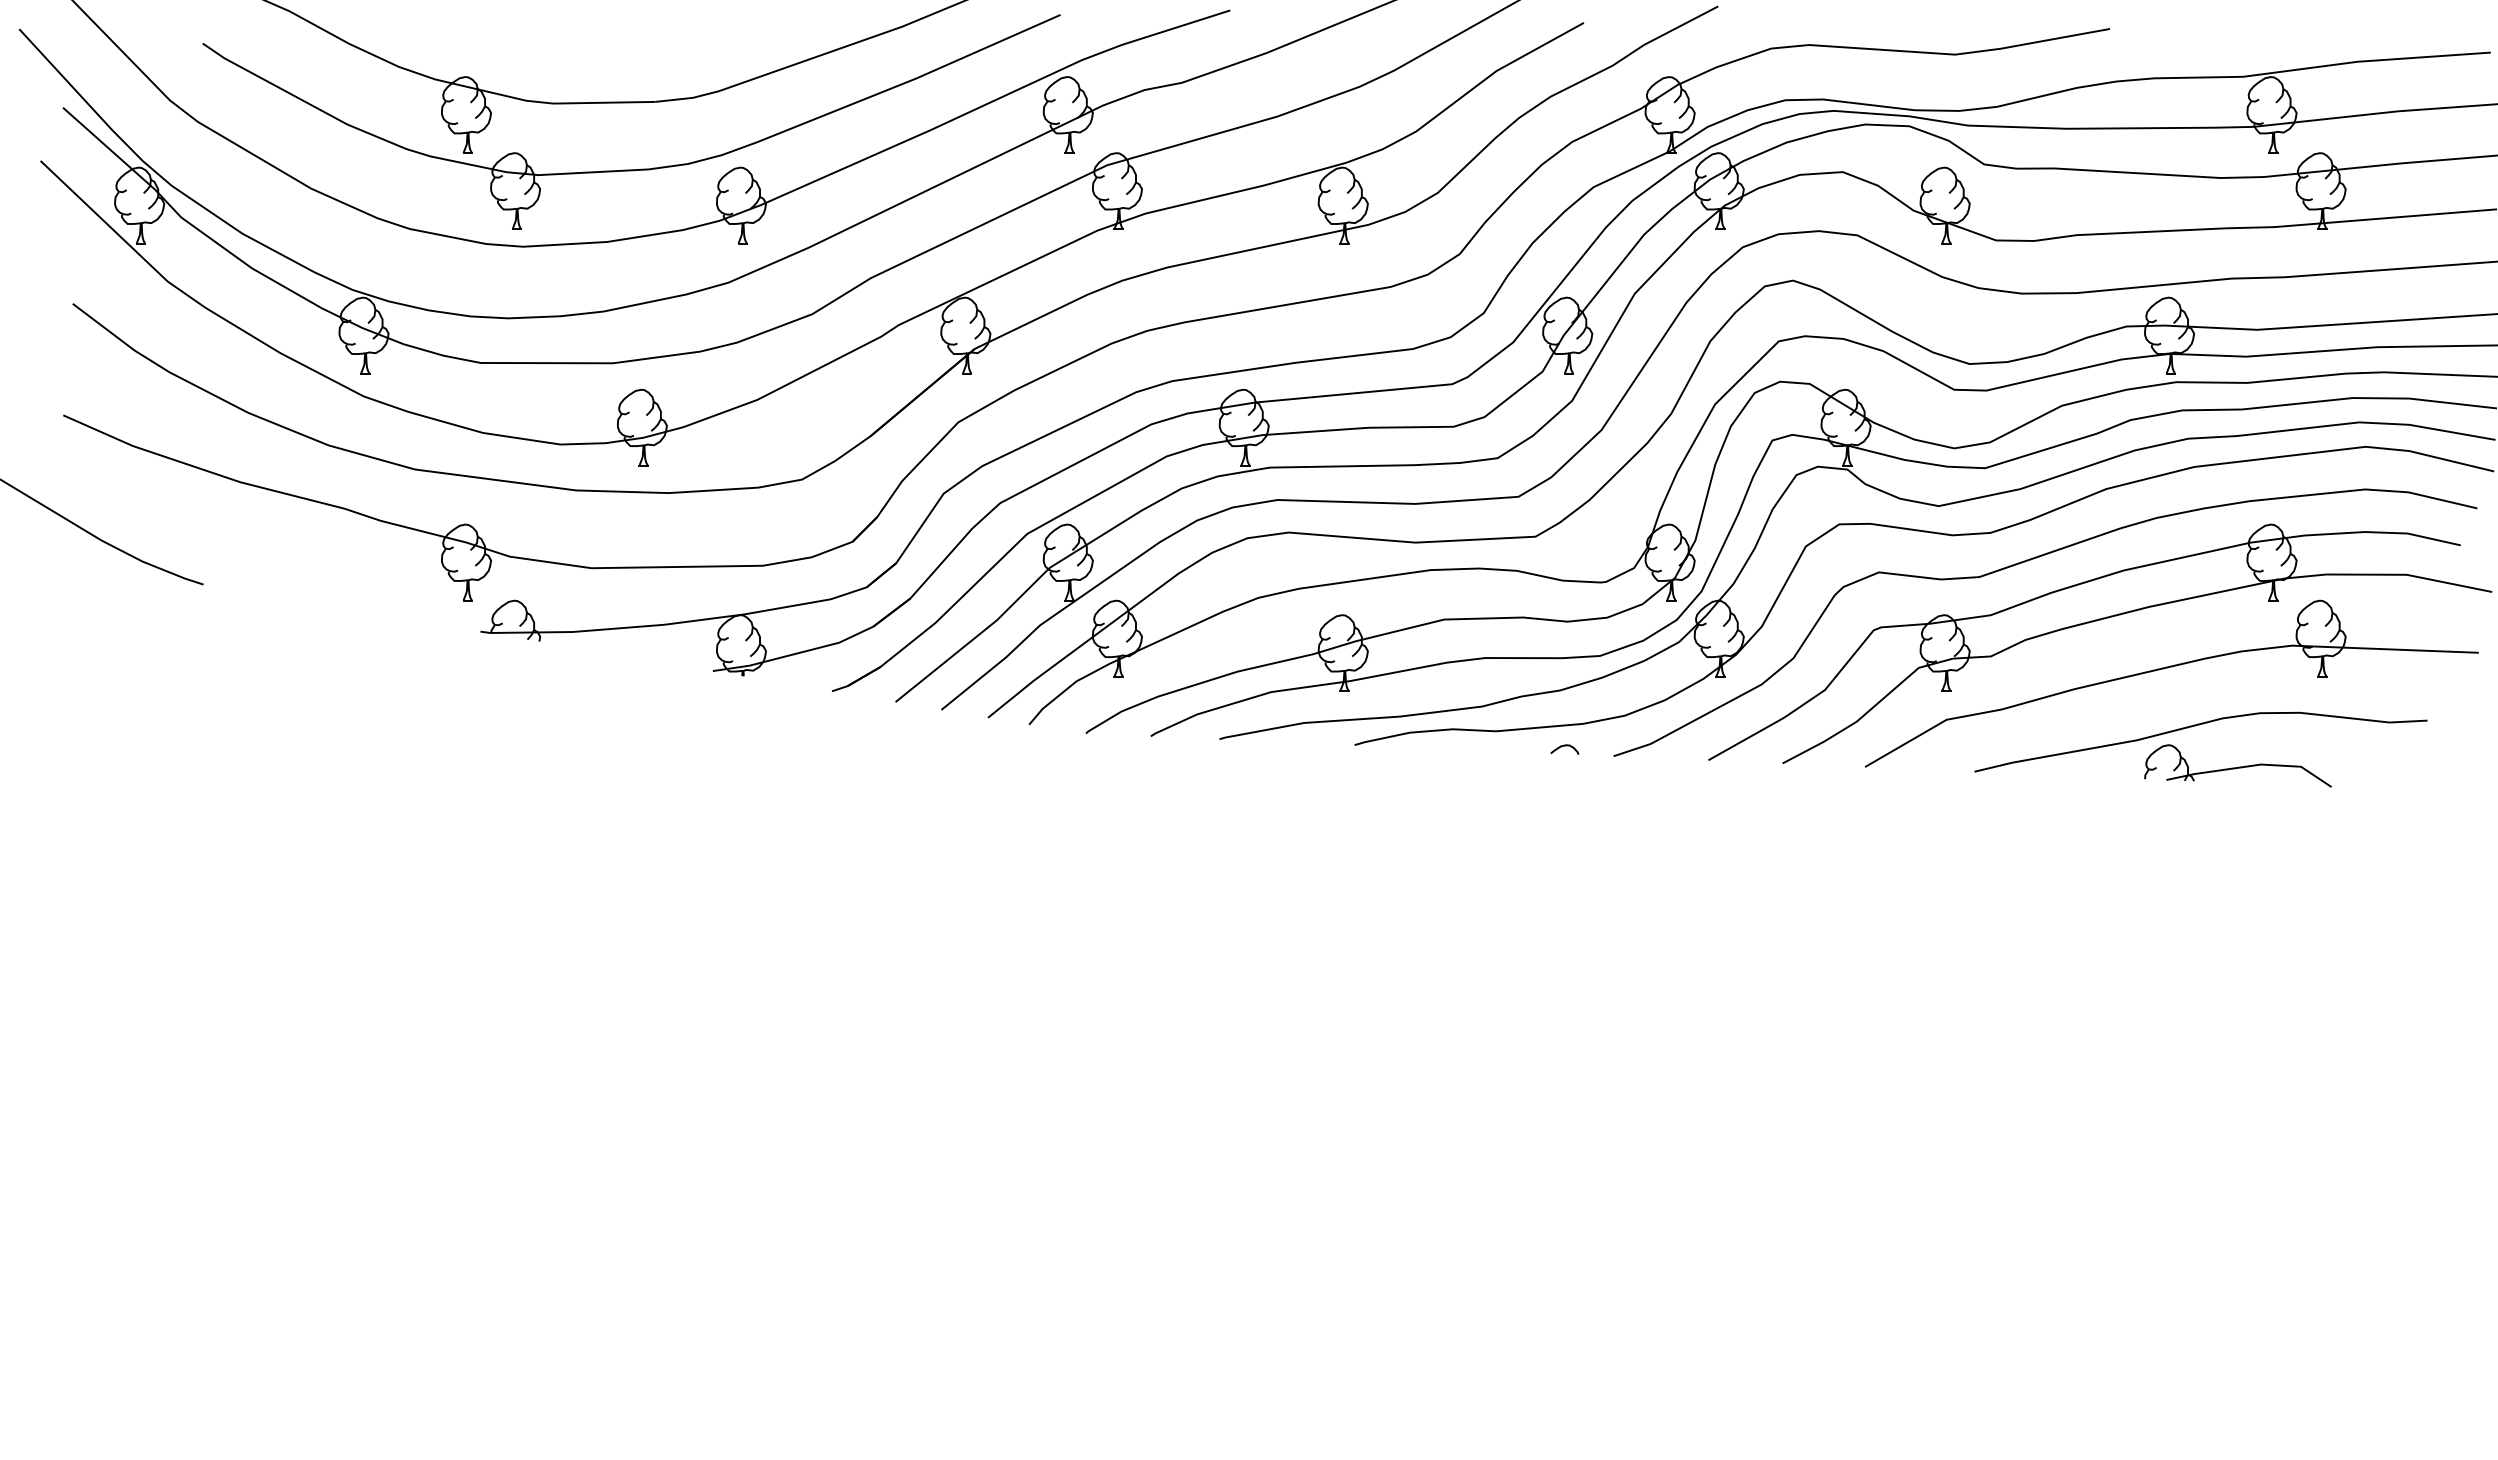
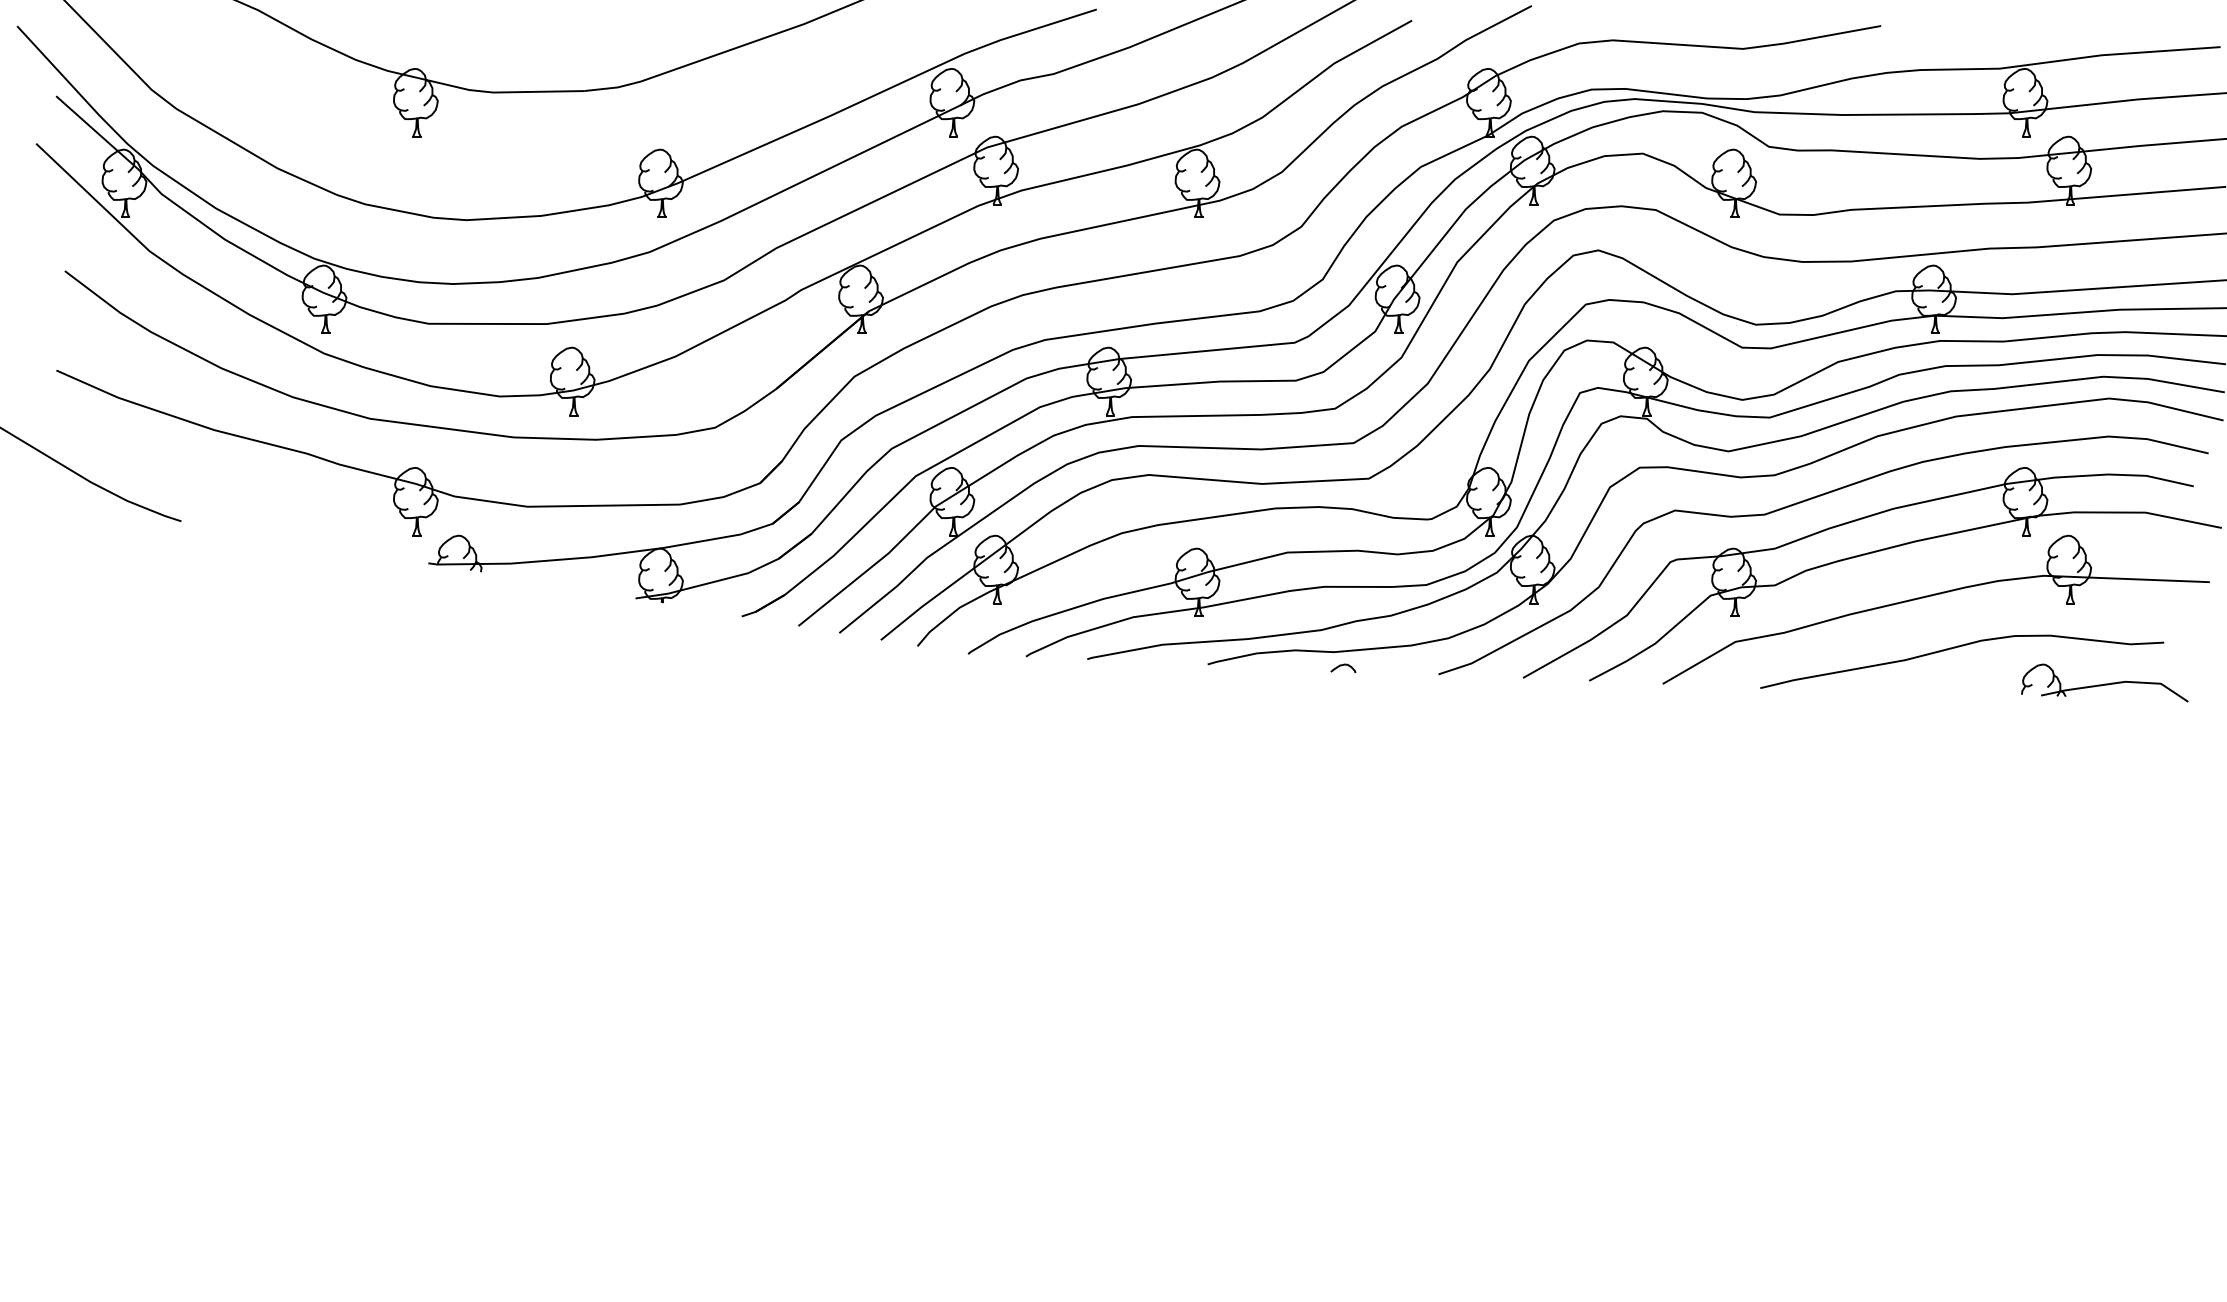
part: (631, 169) -> (562, 151), removed
curve: (1564, 746) -> (1343, 665), moved
part: (2237, 765) -> (2104, 682), moved

